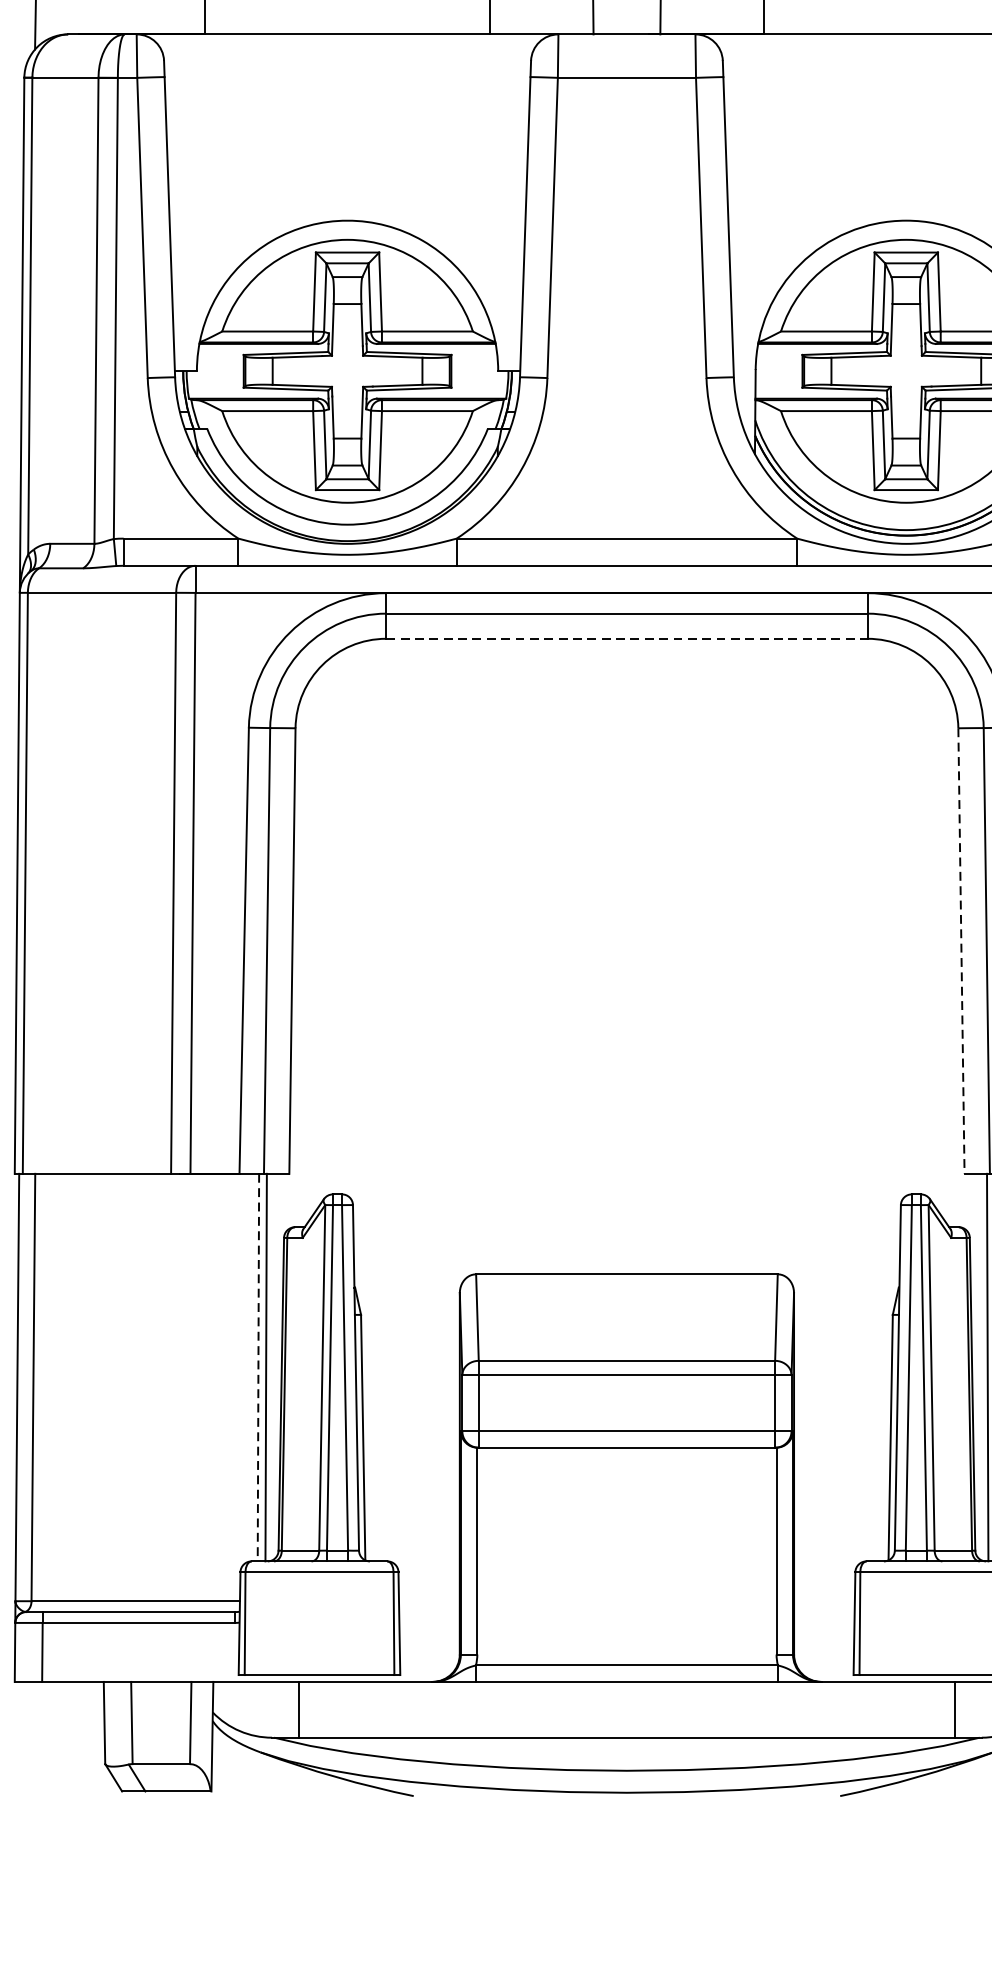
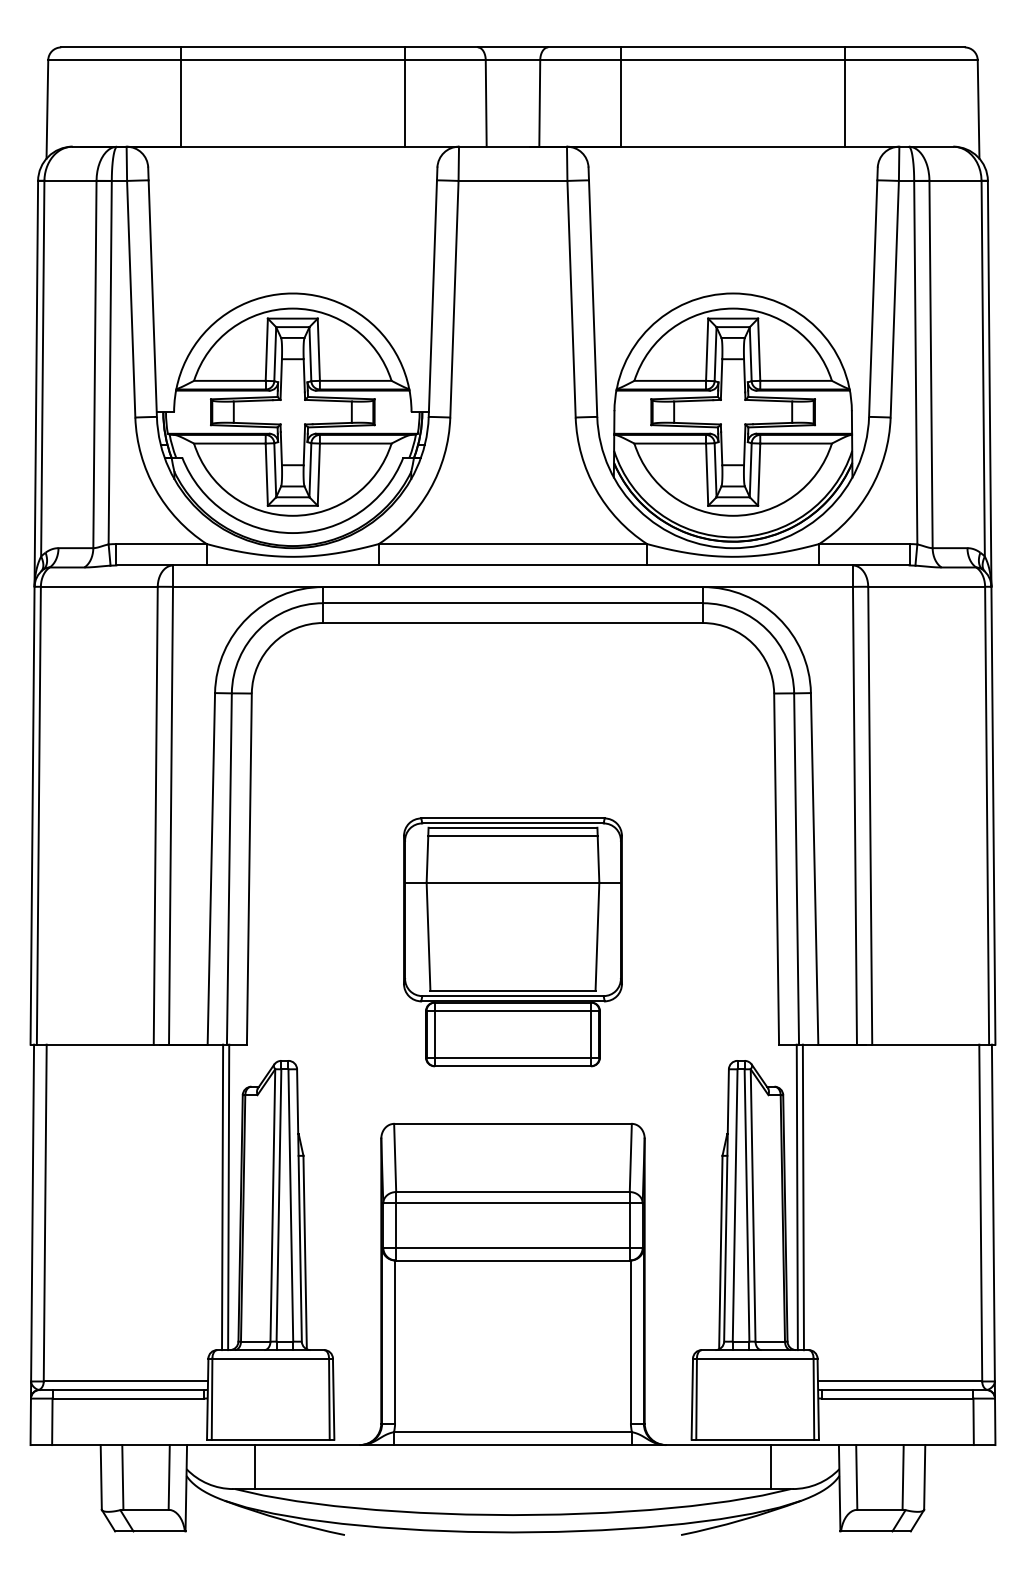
line: (626, 639) -> (512, 623), dashed -> solid
line: (961, 951) -> (776, 869), dashed -> solid
part: (626, 1044) -> (512, 942), added
line: (258, 1367) -> (222, 1197), dashed -> solid

